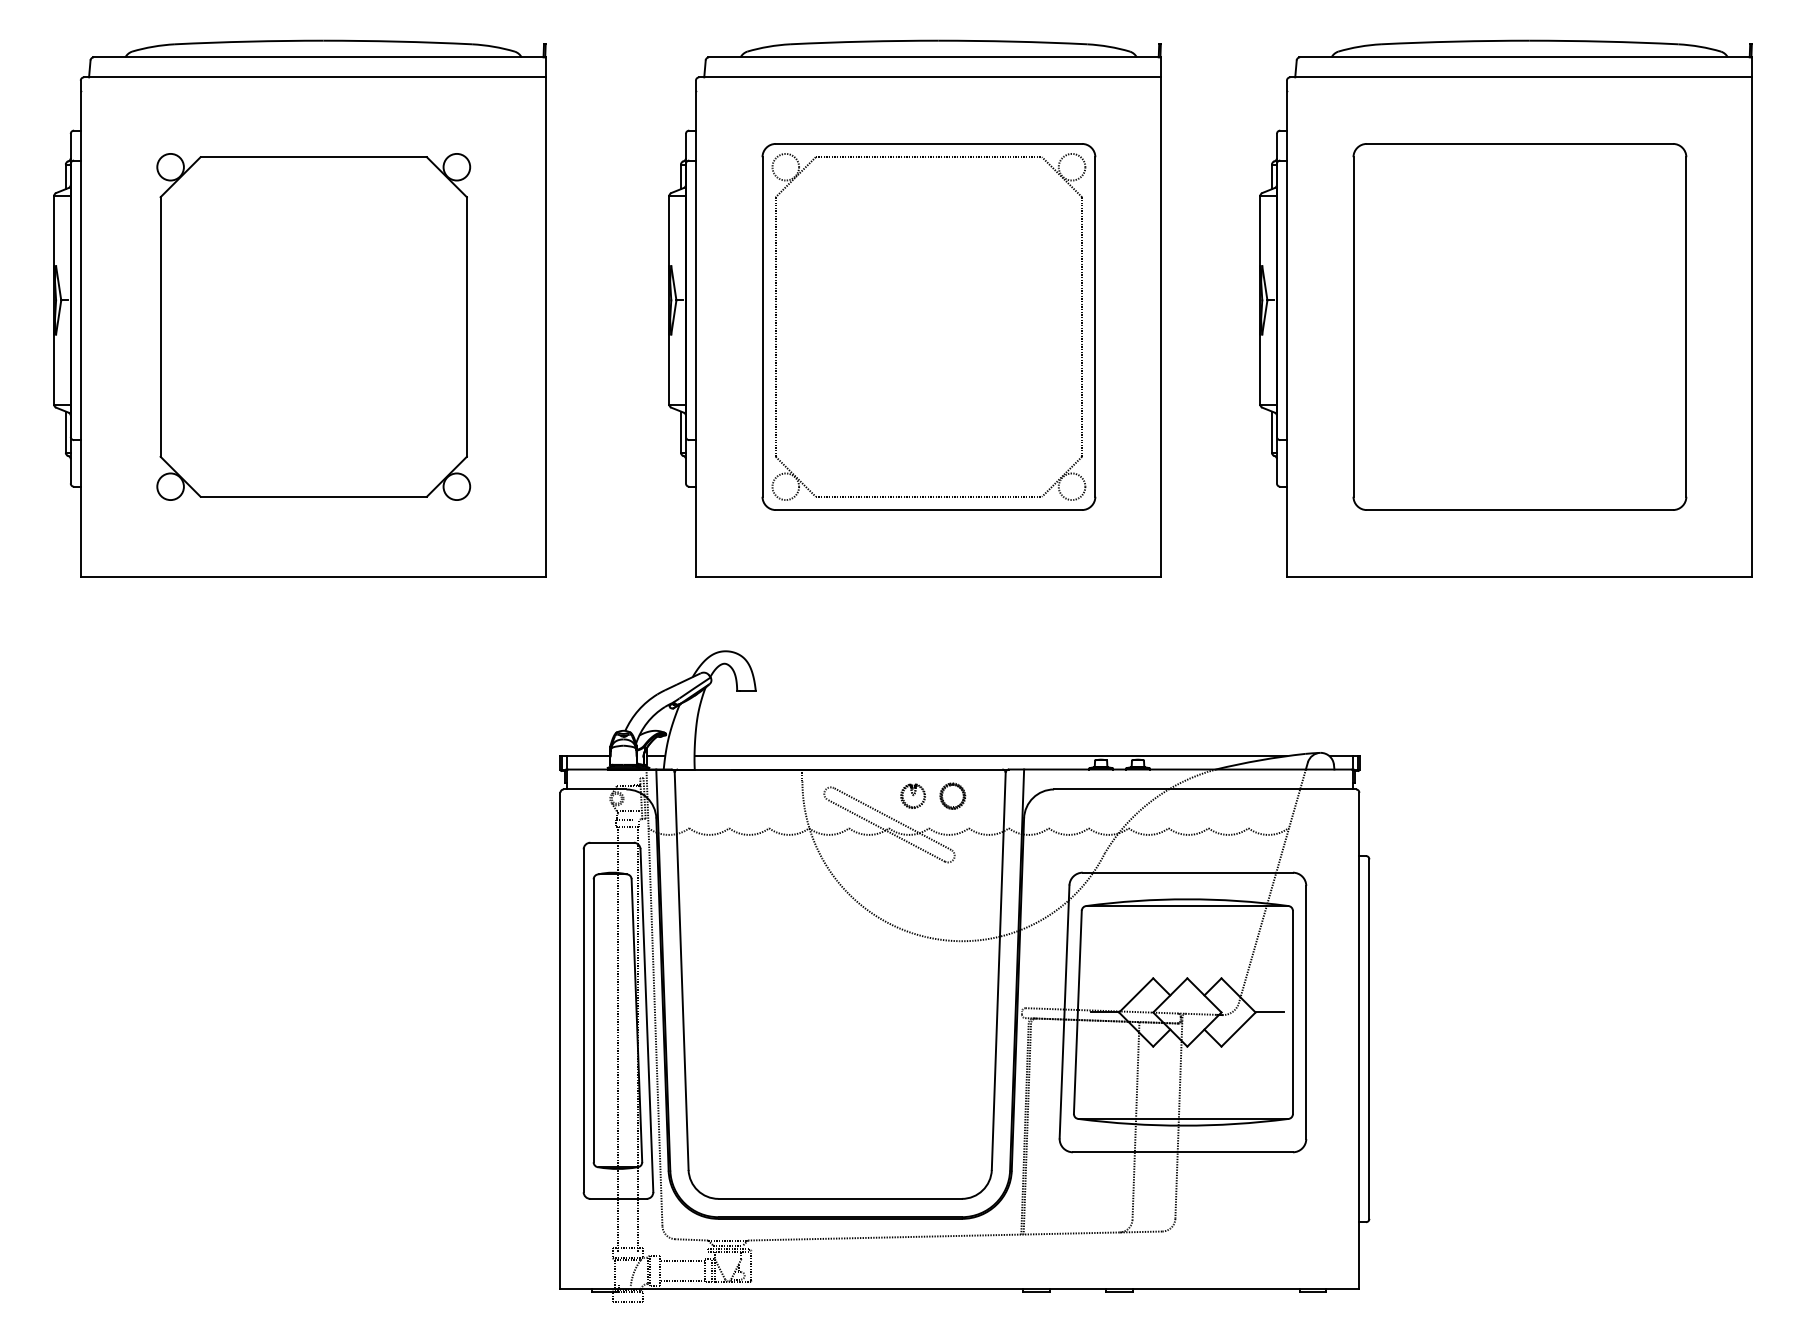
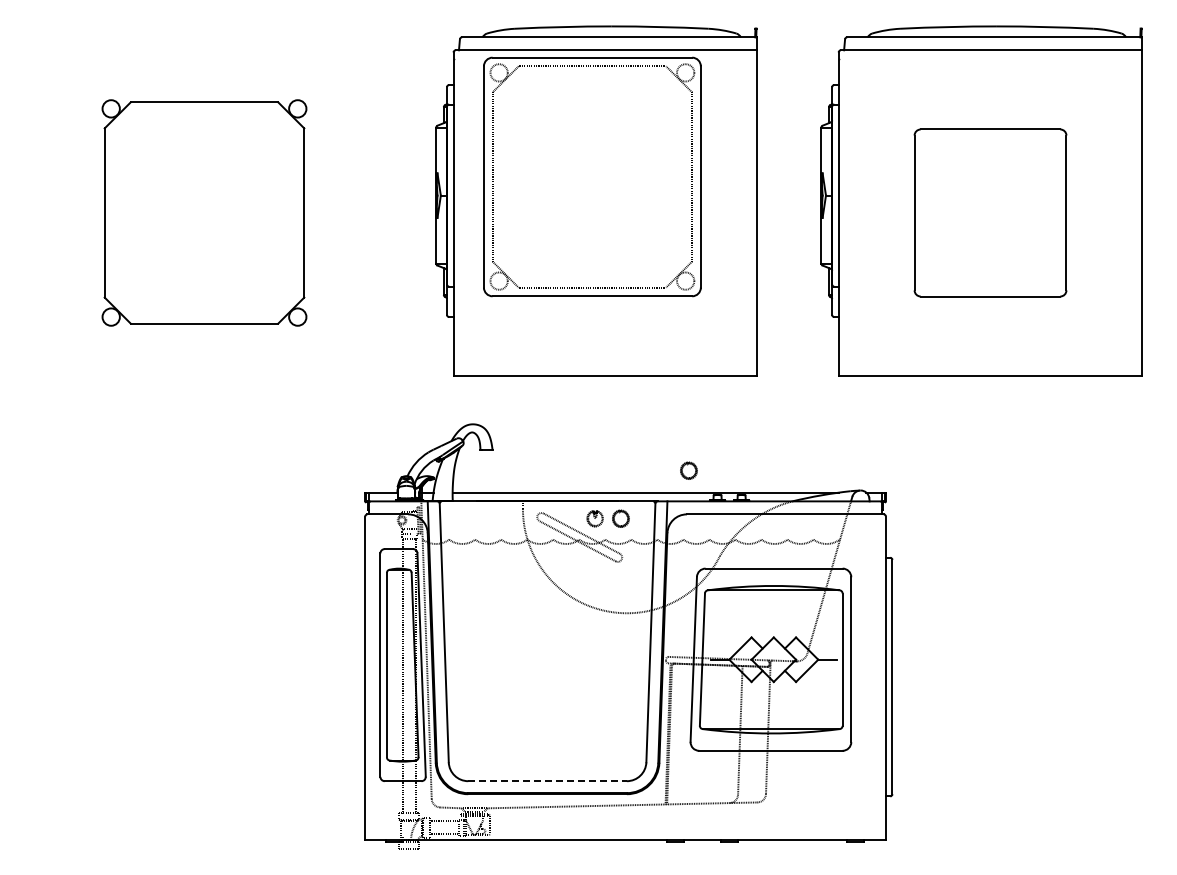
part: (299, 307) -> (195, 200), removed
part: (929, 326) -> (592, 176), moved
part: (1519, 326) -> (990, 212), size x0.7
part: (1056, 722) -> (688, 470), added
line: (841, 1199) -> (548, 781), solid -> dashed

